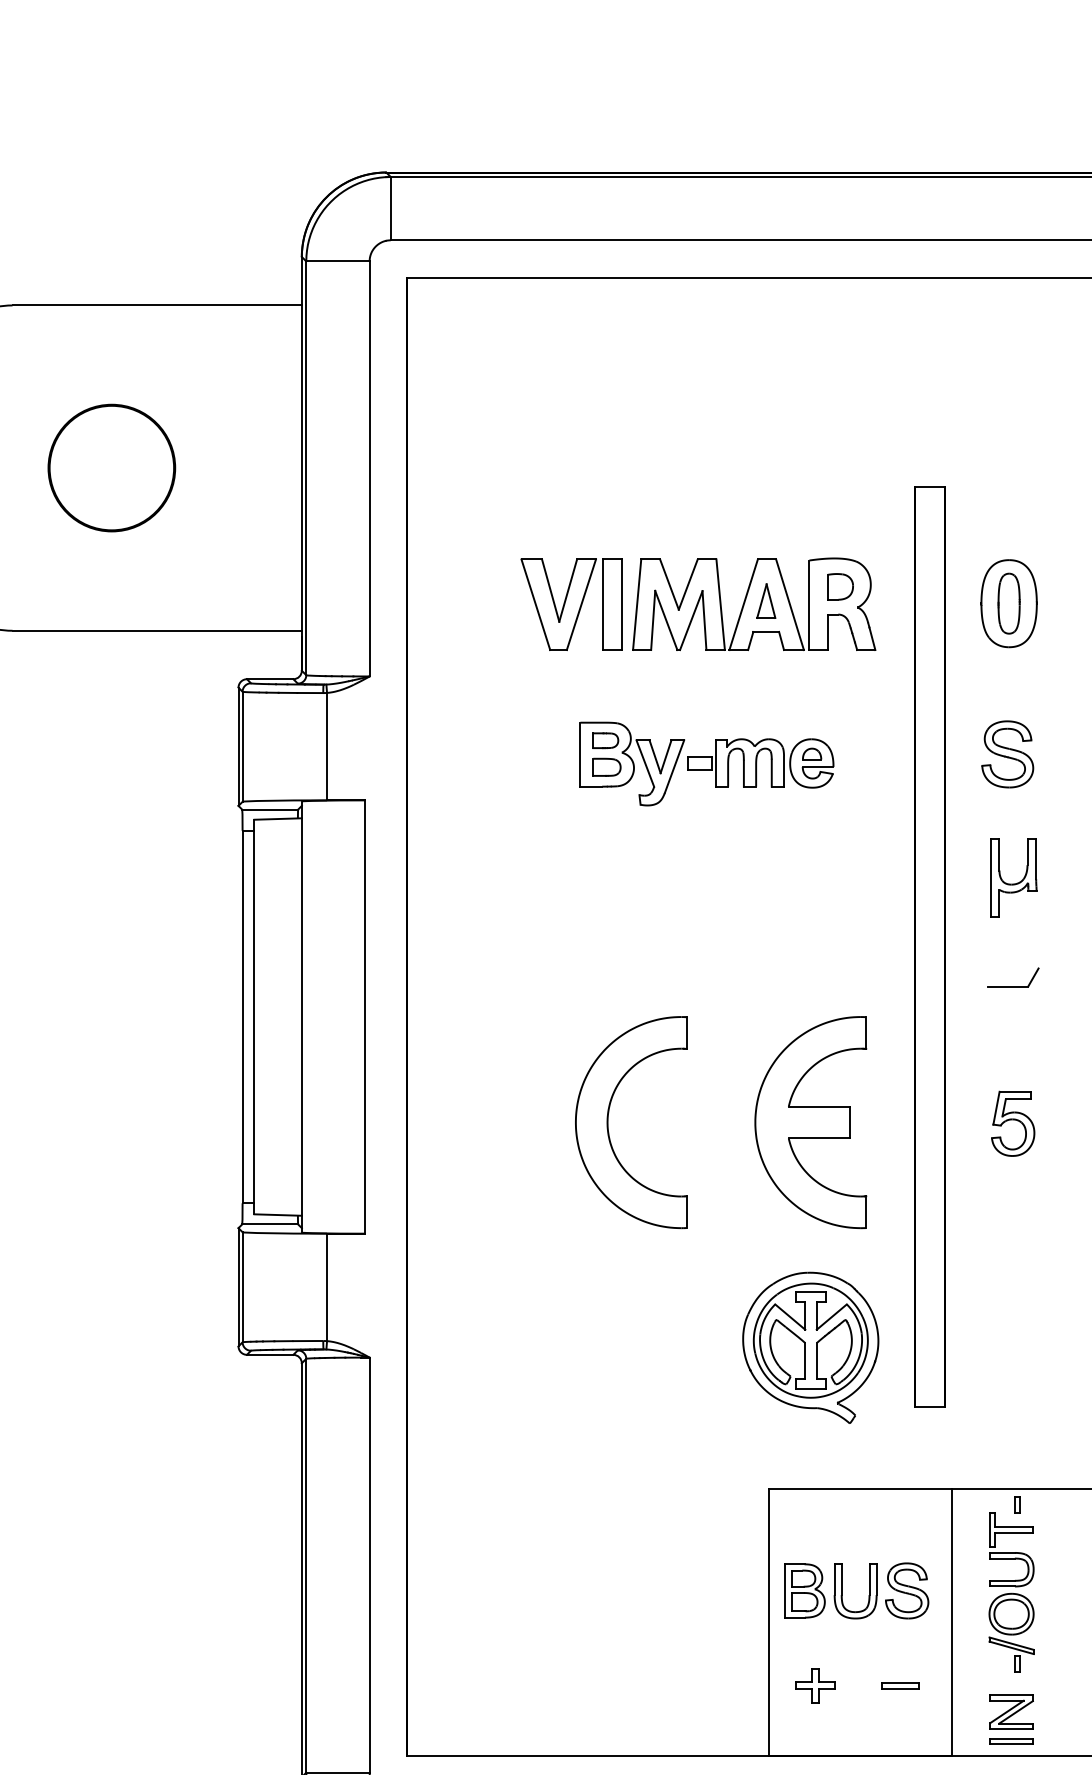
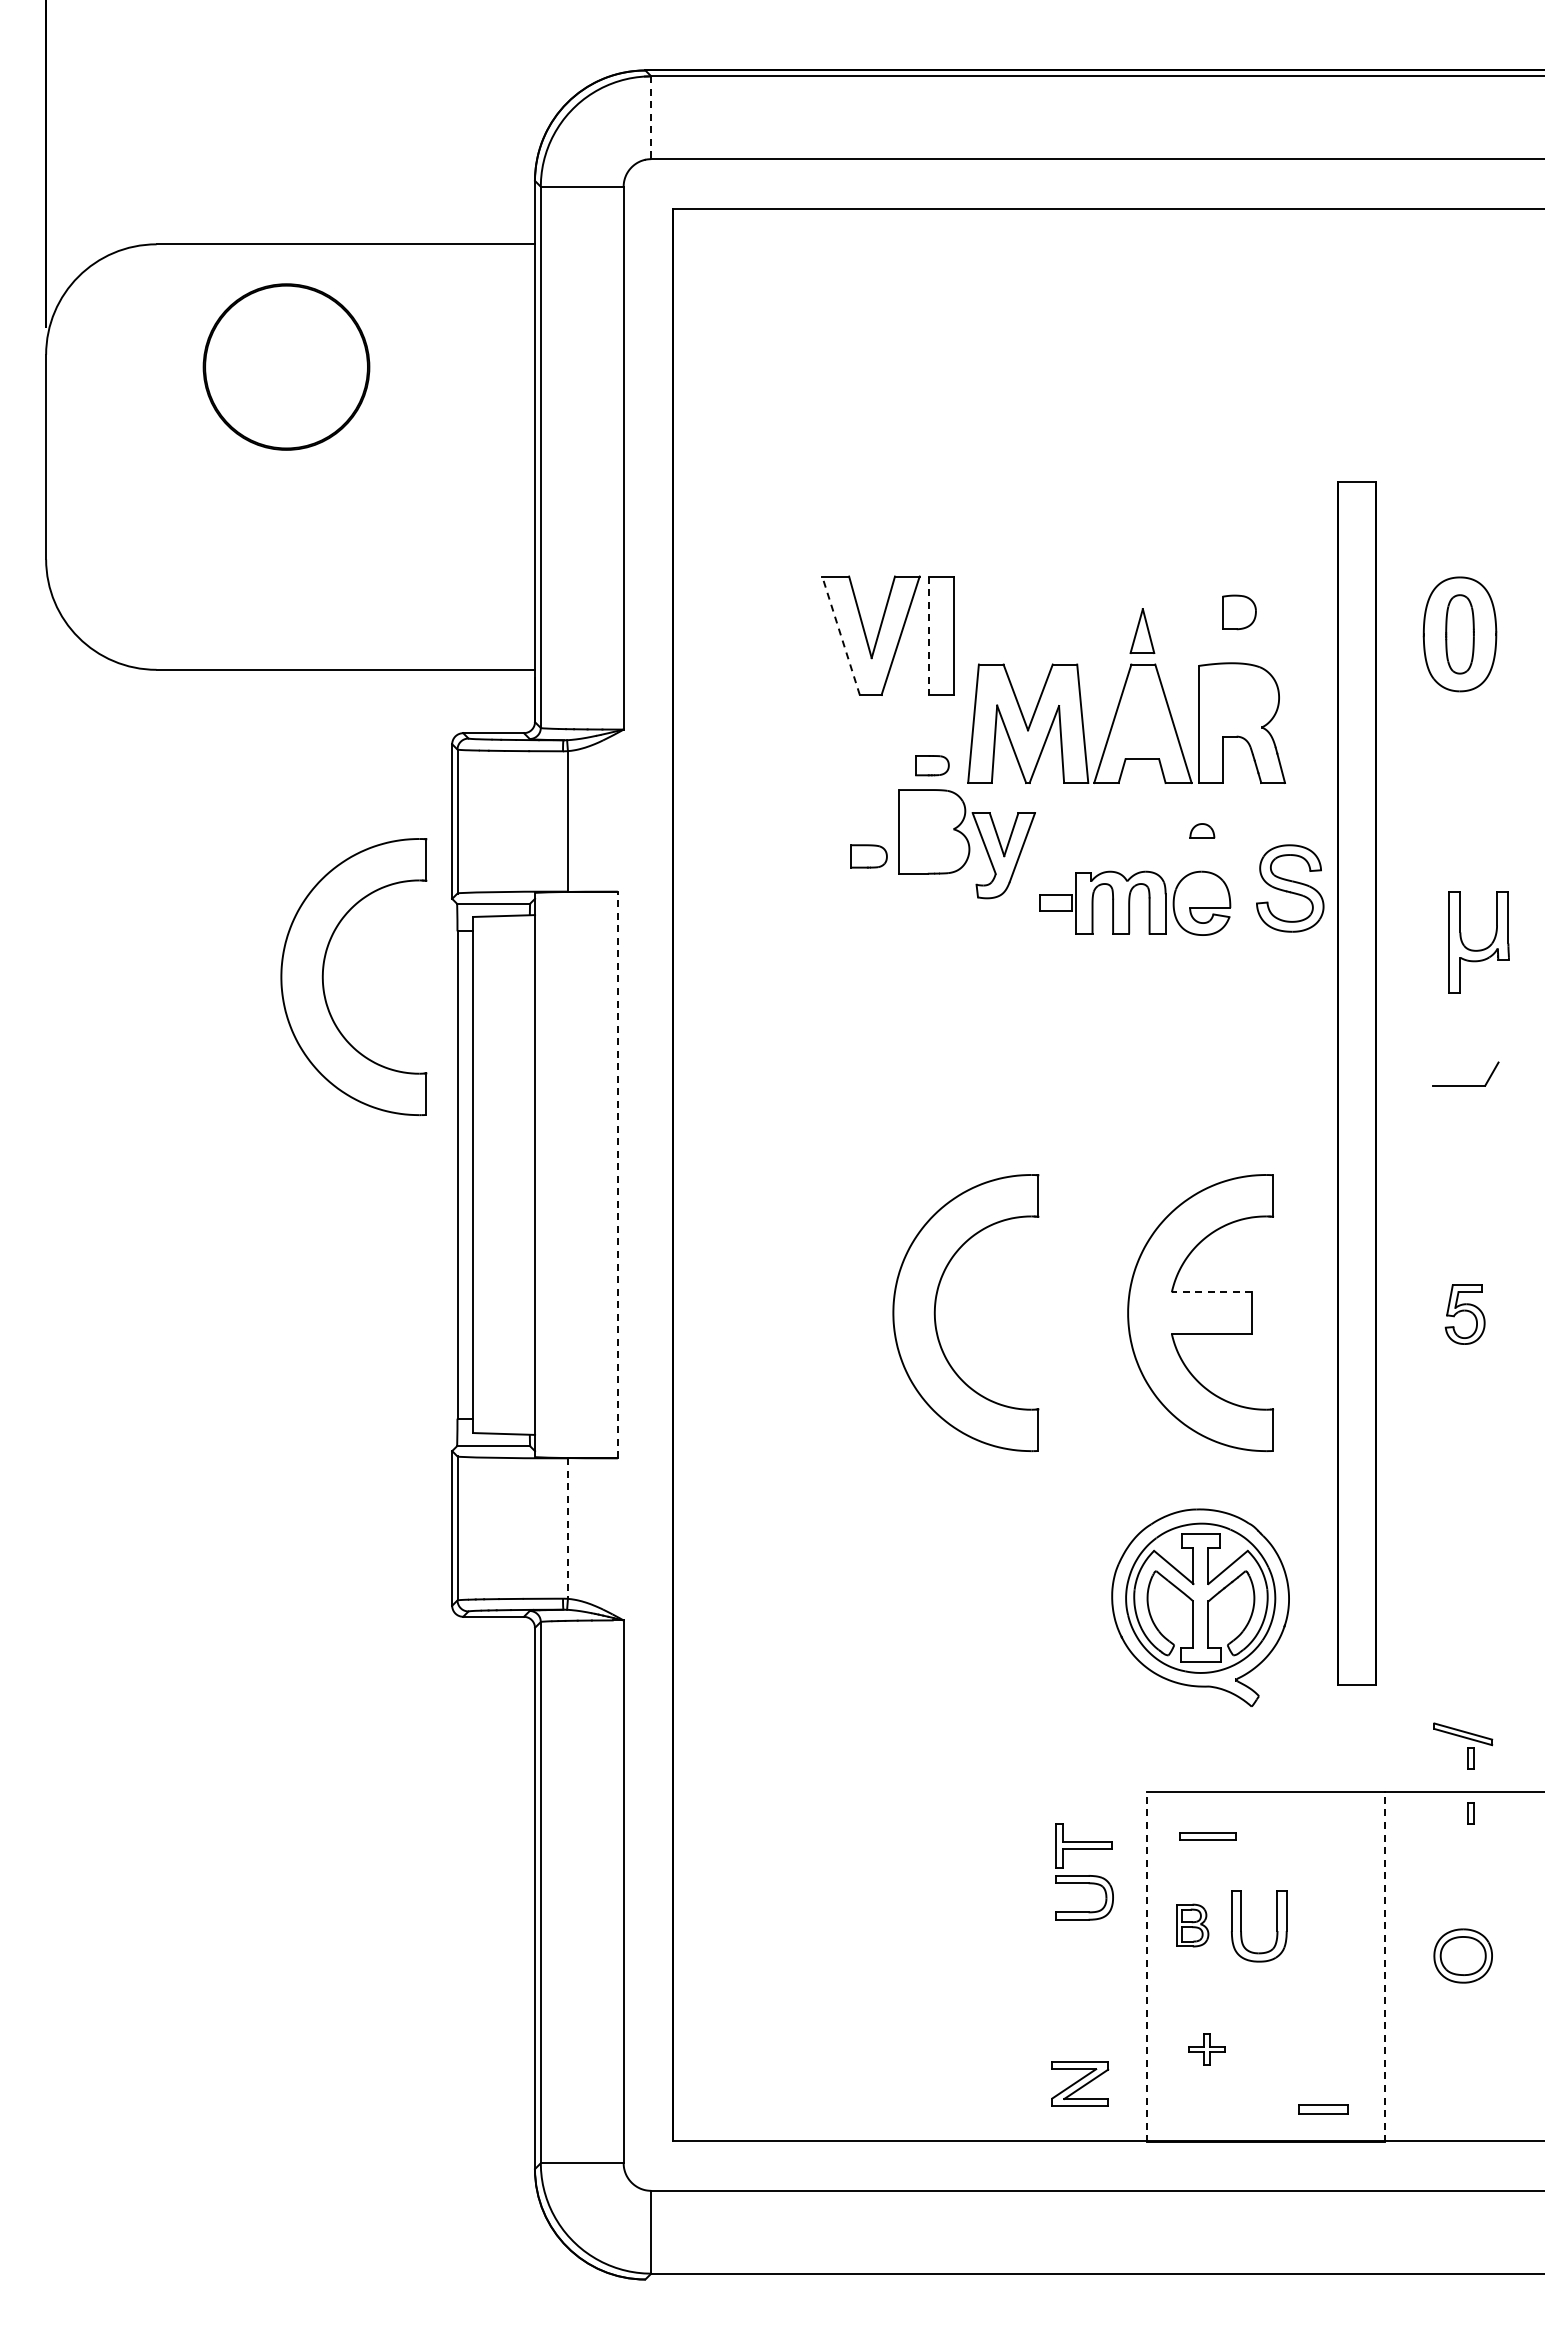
line: (390, 209) -> (651, 118), solid -> dashed
part: (111, 467) -> (286, 366), moved
part: (754, 603) -> (1126, 722), moved
line: (535, 604) -> (840, 635), solid -> dashed
line: (602, 605) -> (928, 636), solid -> dashed
part: (605, 740) -> (932, 765), moved
part: (1007, 754) -> (1290, 888), moved
part: (760, 762) -> (1135, 902), moved
part: (606, 767) -> (868, 856), moved
part: (140, 865) -> (323, 976), added
part: (1013, 883) -> (1478, 949), moved
part: (1013, 986) -> (1465, 1085), moved
line: (364, 1016) -> (617, 1174), solid -> dashed
line: (819, 1106) -> (1211, 1292), solid -> dashed
part: (1012, 1123) -> (1464, 1314), size x0.7
line: (326, 1288) -> (567, 1529), solid -> dashed
part: (1011, 1549) -> (1084, 1871), moved
part: (804, 1590) -> (1192, 1925), size x0.6
part: (907, 1590) -> (1326, 1925), removed
line: (769, 1622) -> (1146, 1967), solid -> dashed
line: (952, 1622) -> (1385, 1966), solid -> dashed
part: (1011, 1654) -> (1463, 1745), moved
part: (815, 1685) -> (1206, 2049), size x0.7
part: (900, 1685) -> (1323, 2109), moved
part: (1011, 1711) -> (1080, 2083), moved
part: (1011, 1741) -> (1207, 1836), moved

